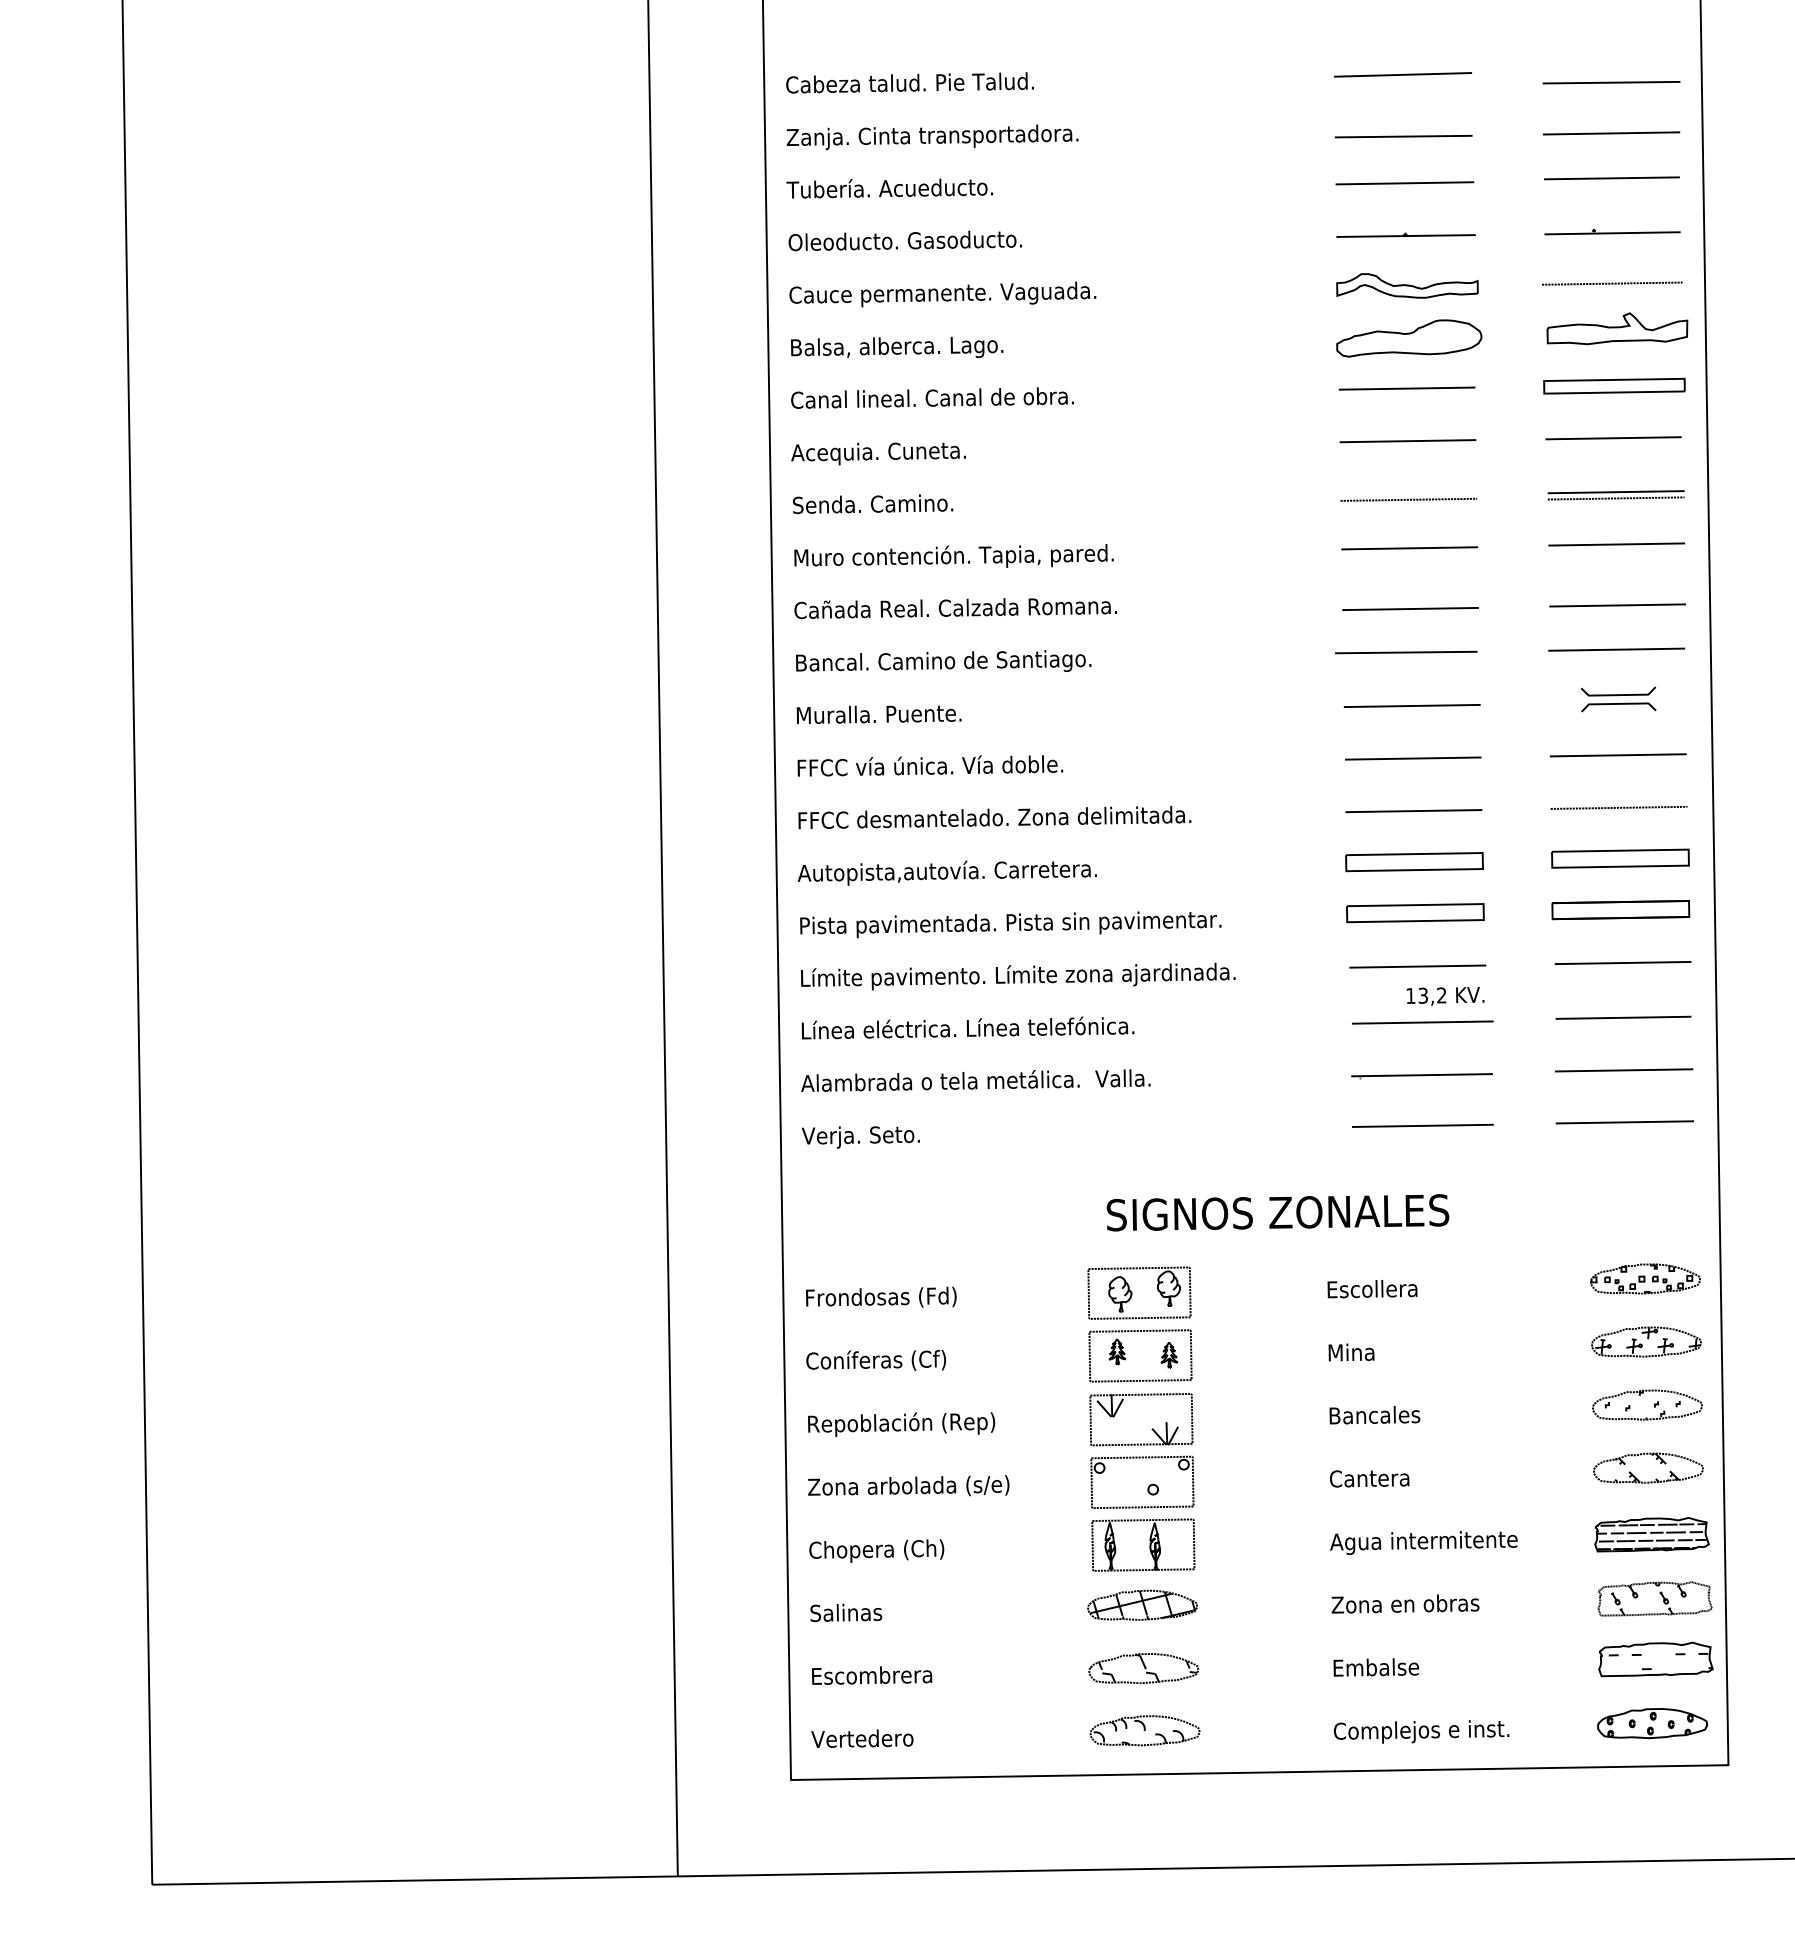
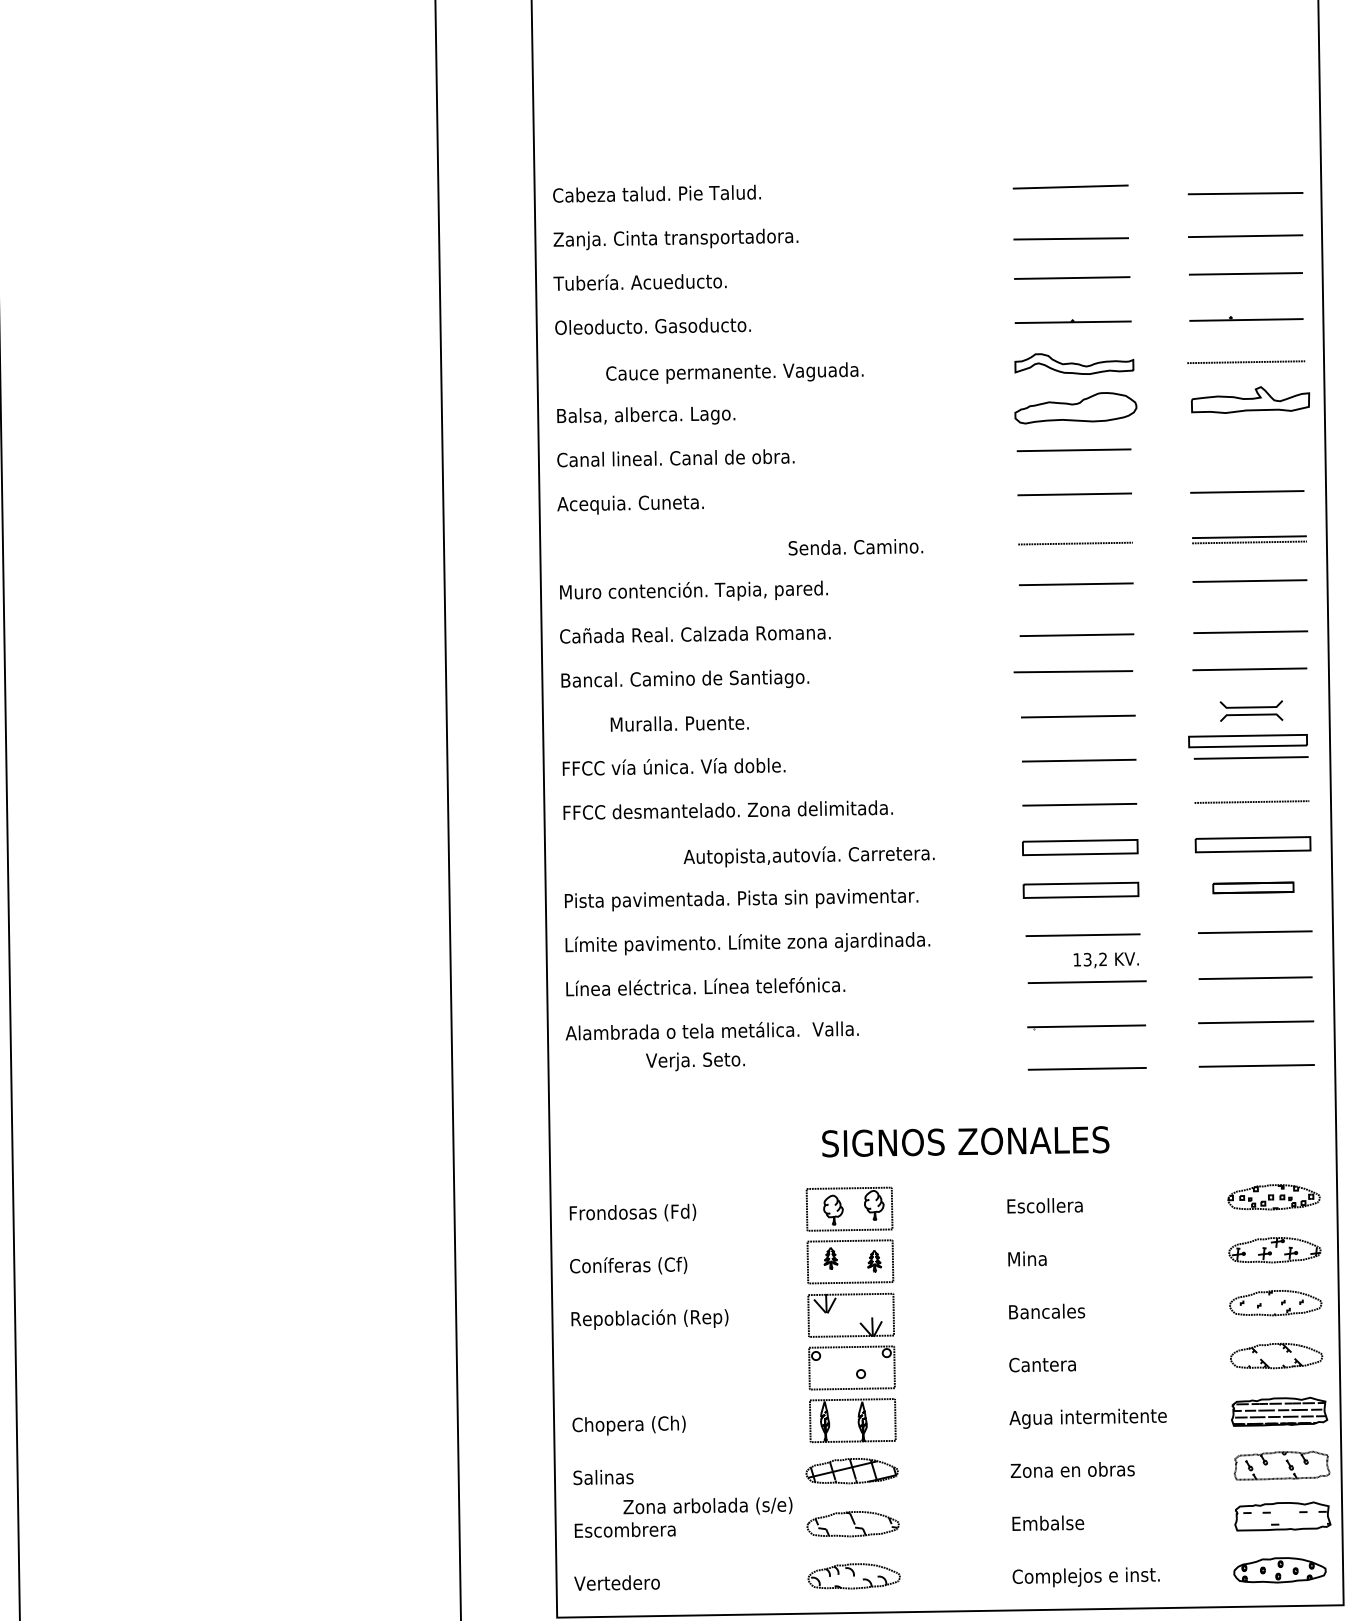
text: (942, 294) -> (734, 373), moved
part: (1614, 385) -> (1248, 740), moved
text: (873, 504) -> (856, 547), moved
text: (878, 714) -> (679, 723), moved
text: (946, 872) -> (808, 856), moved
part: (1620, 910) -> (1253, 888), size x0.7
text: (860, 1137) -> (695, 1061), moved
text: (908, 1485) -> (707, 1505), moved

